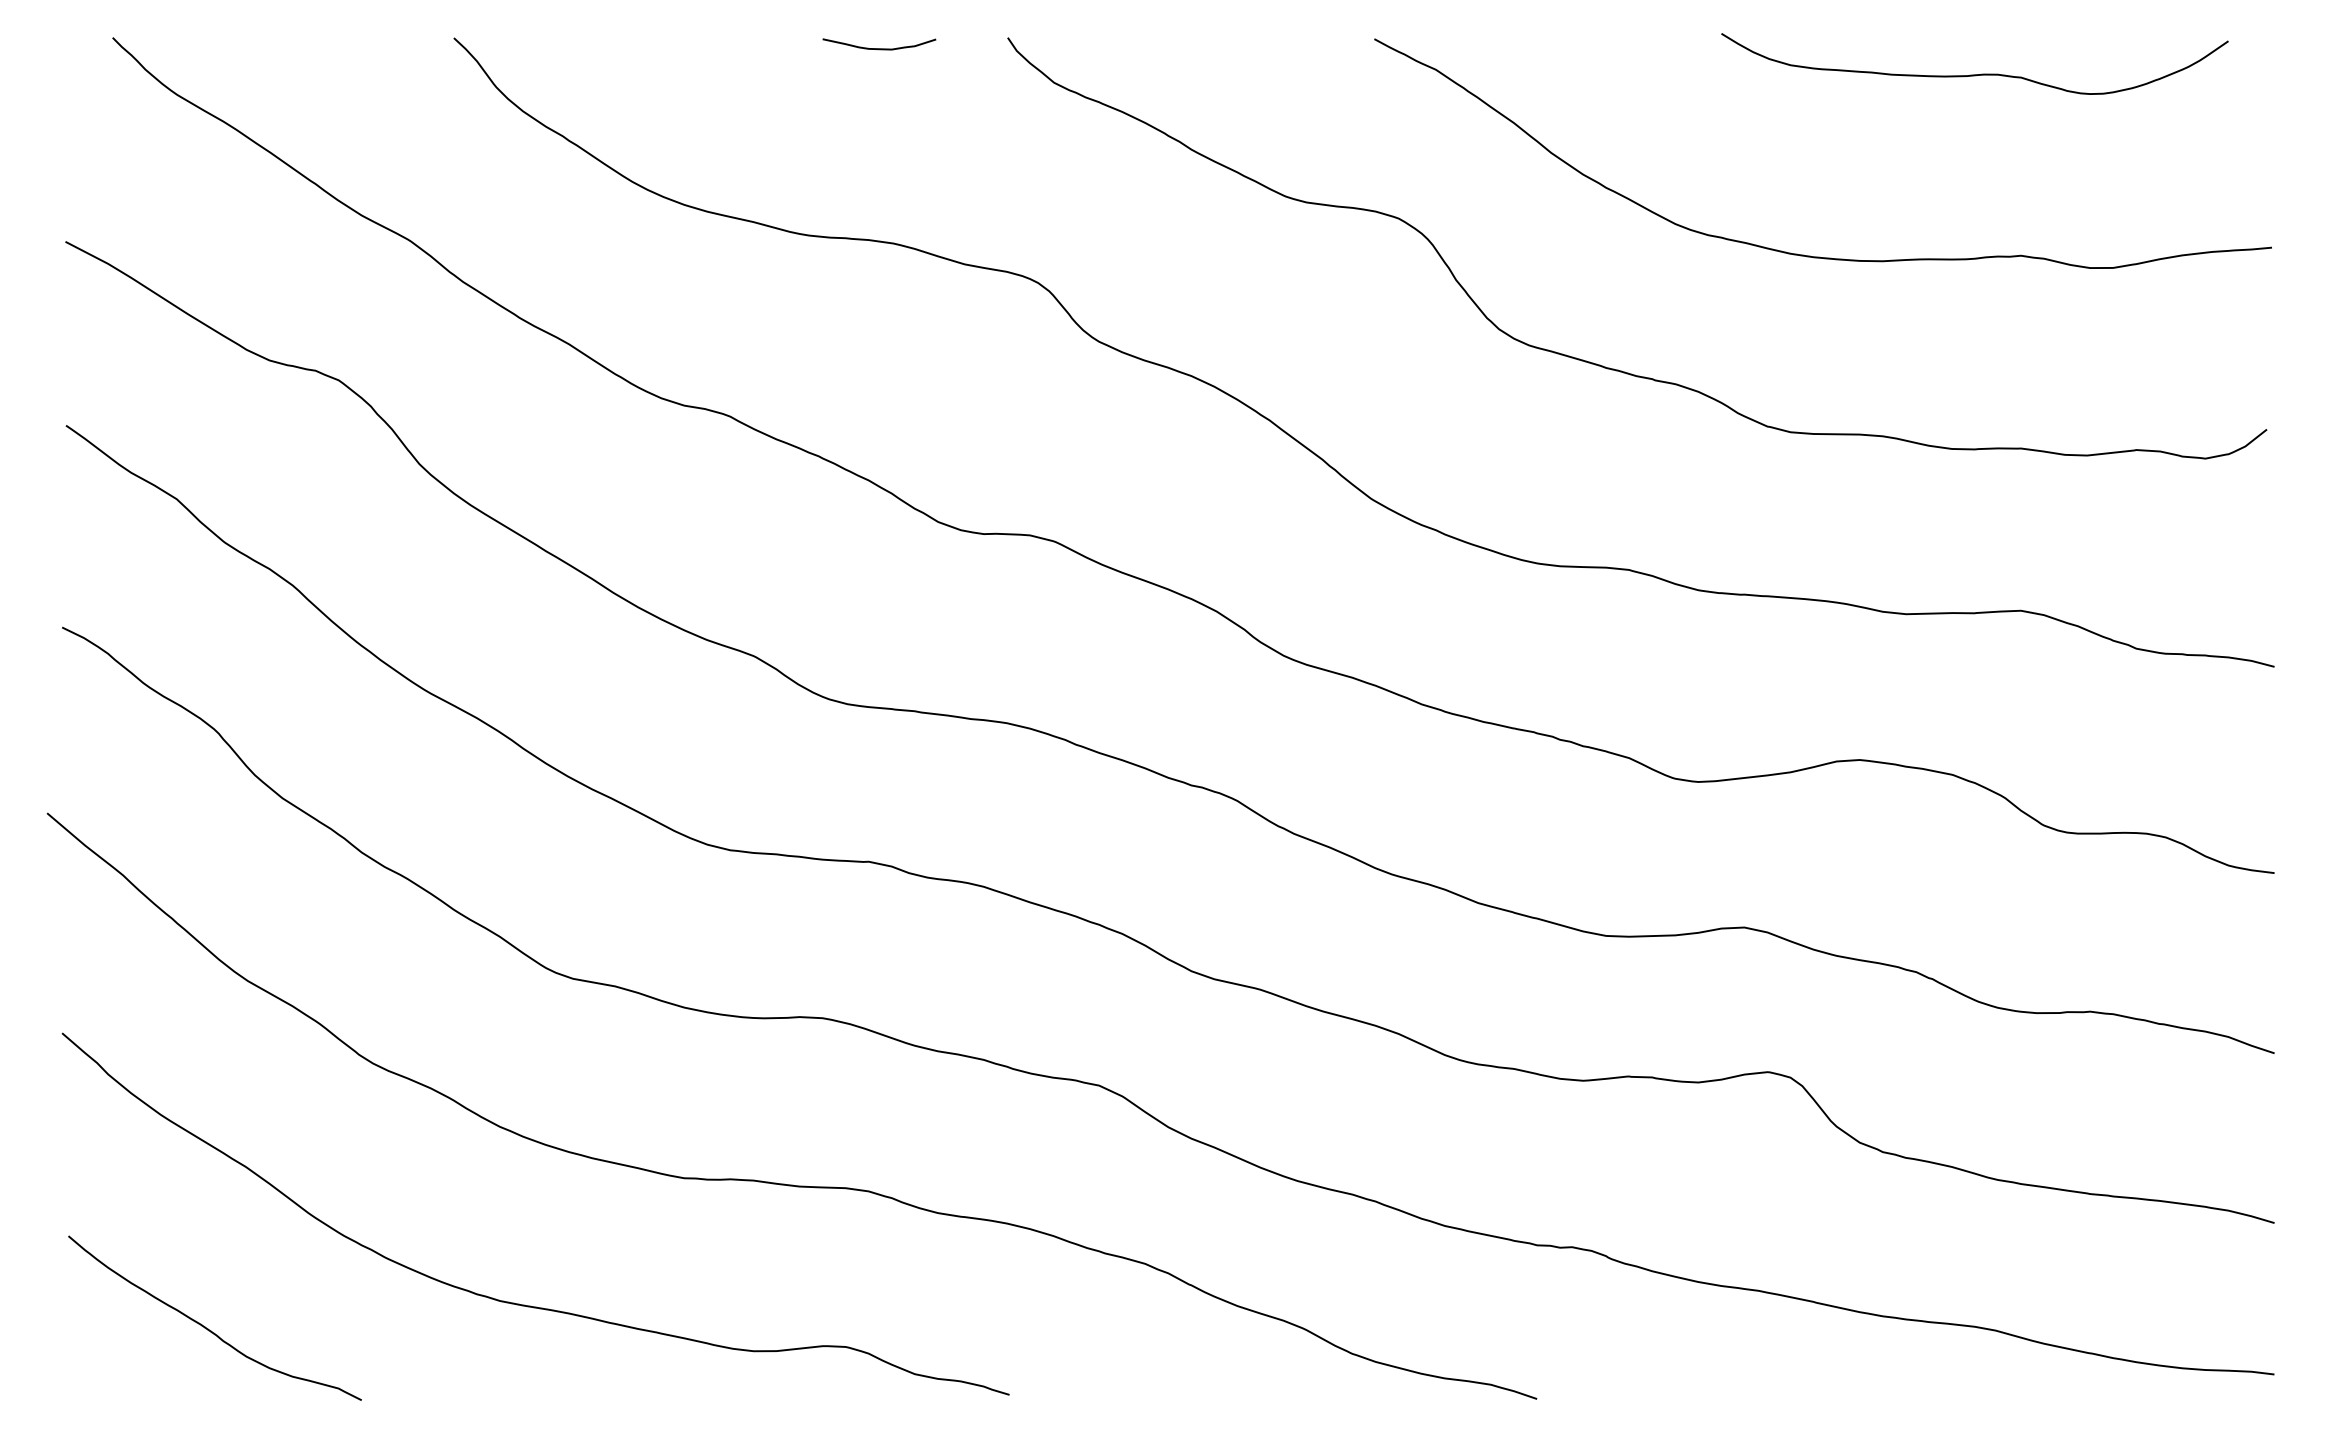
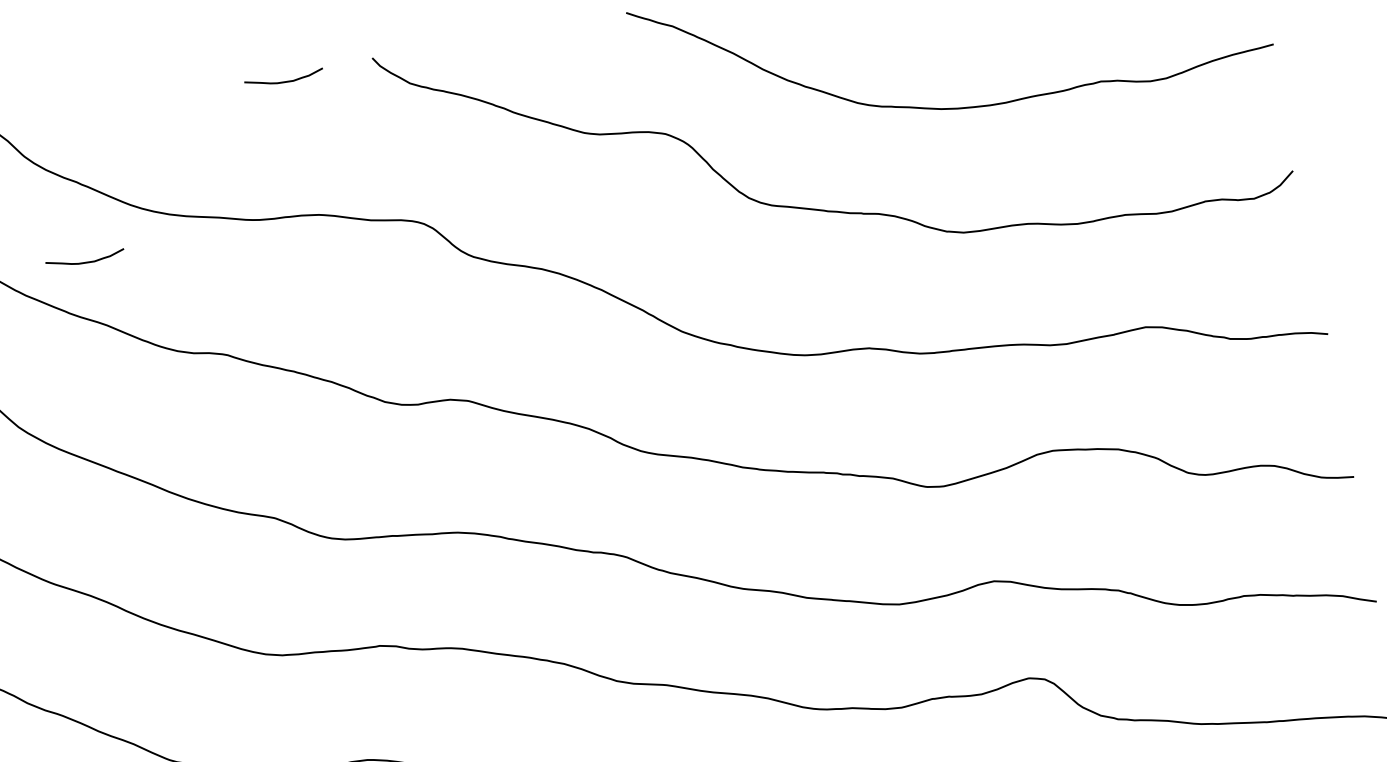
curve: (555, 250) -> (85, 262), added

